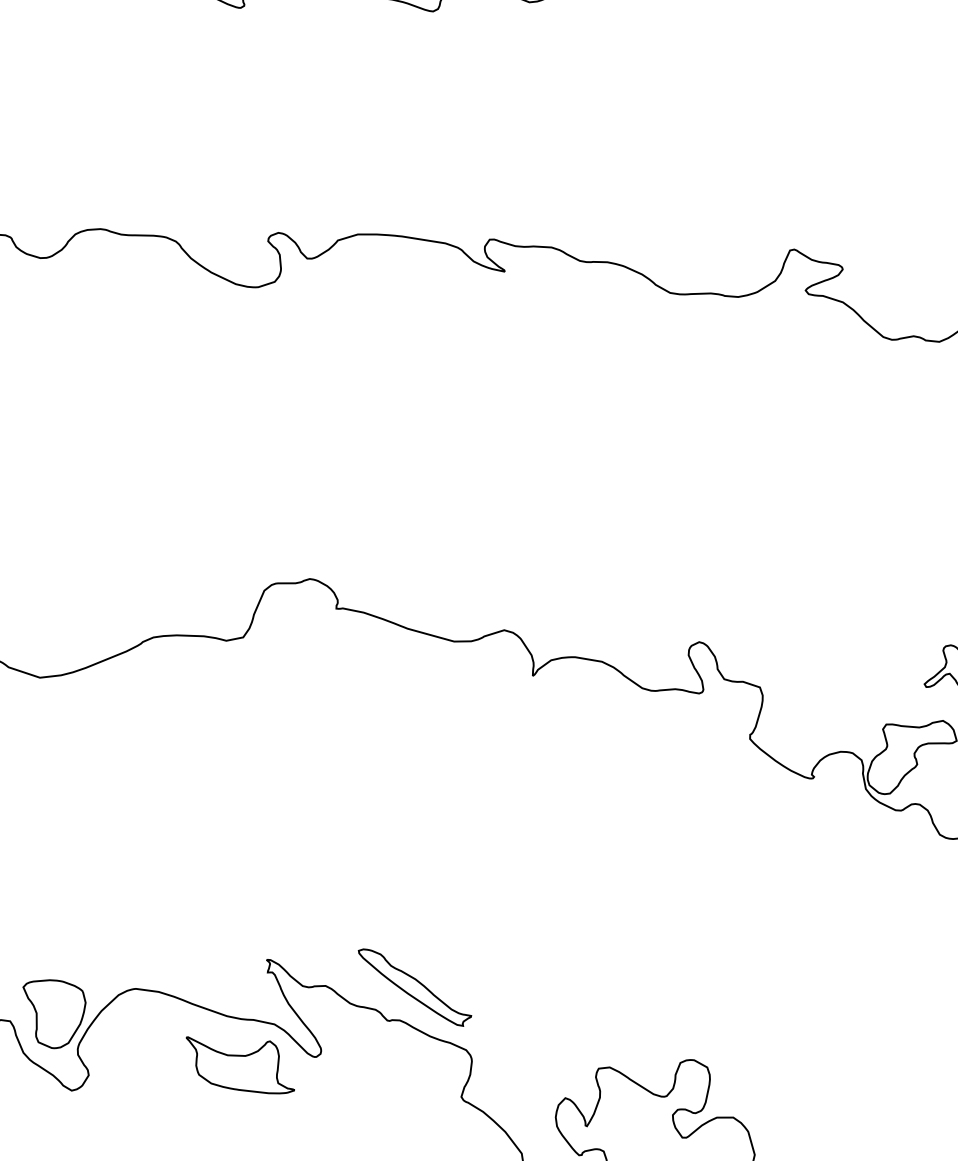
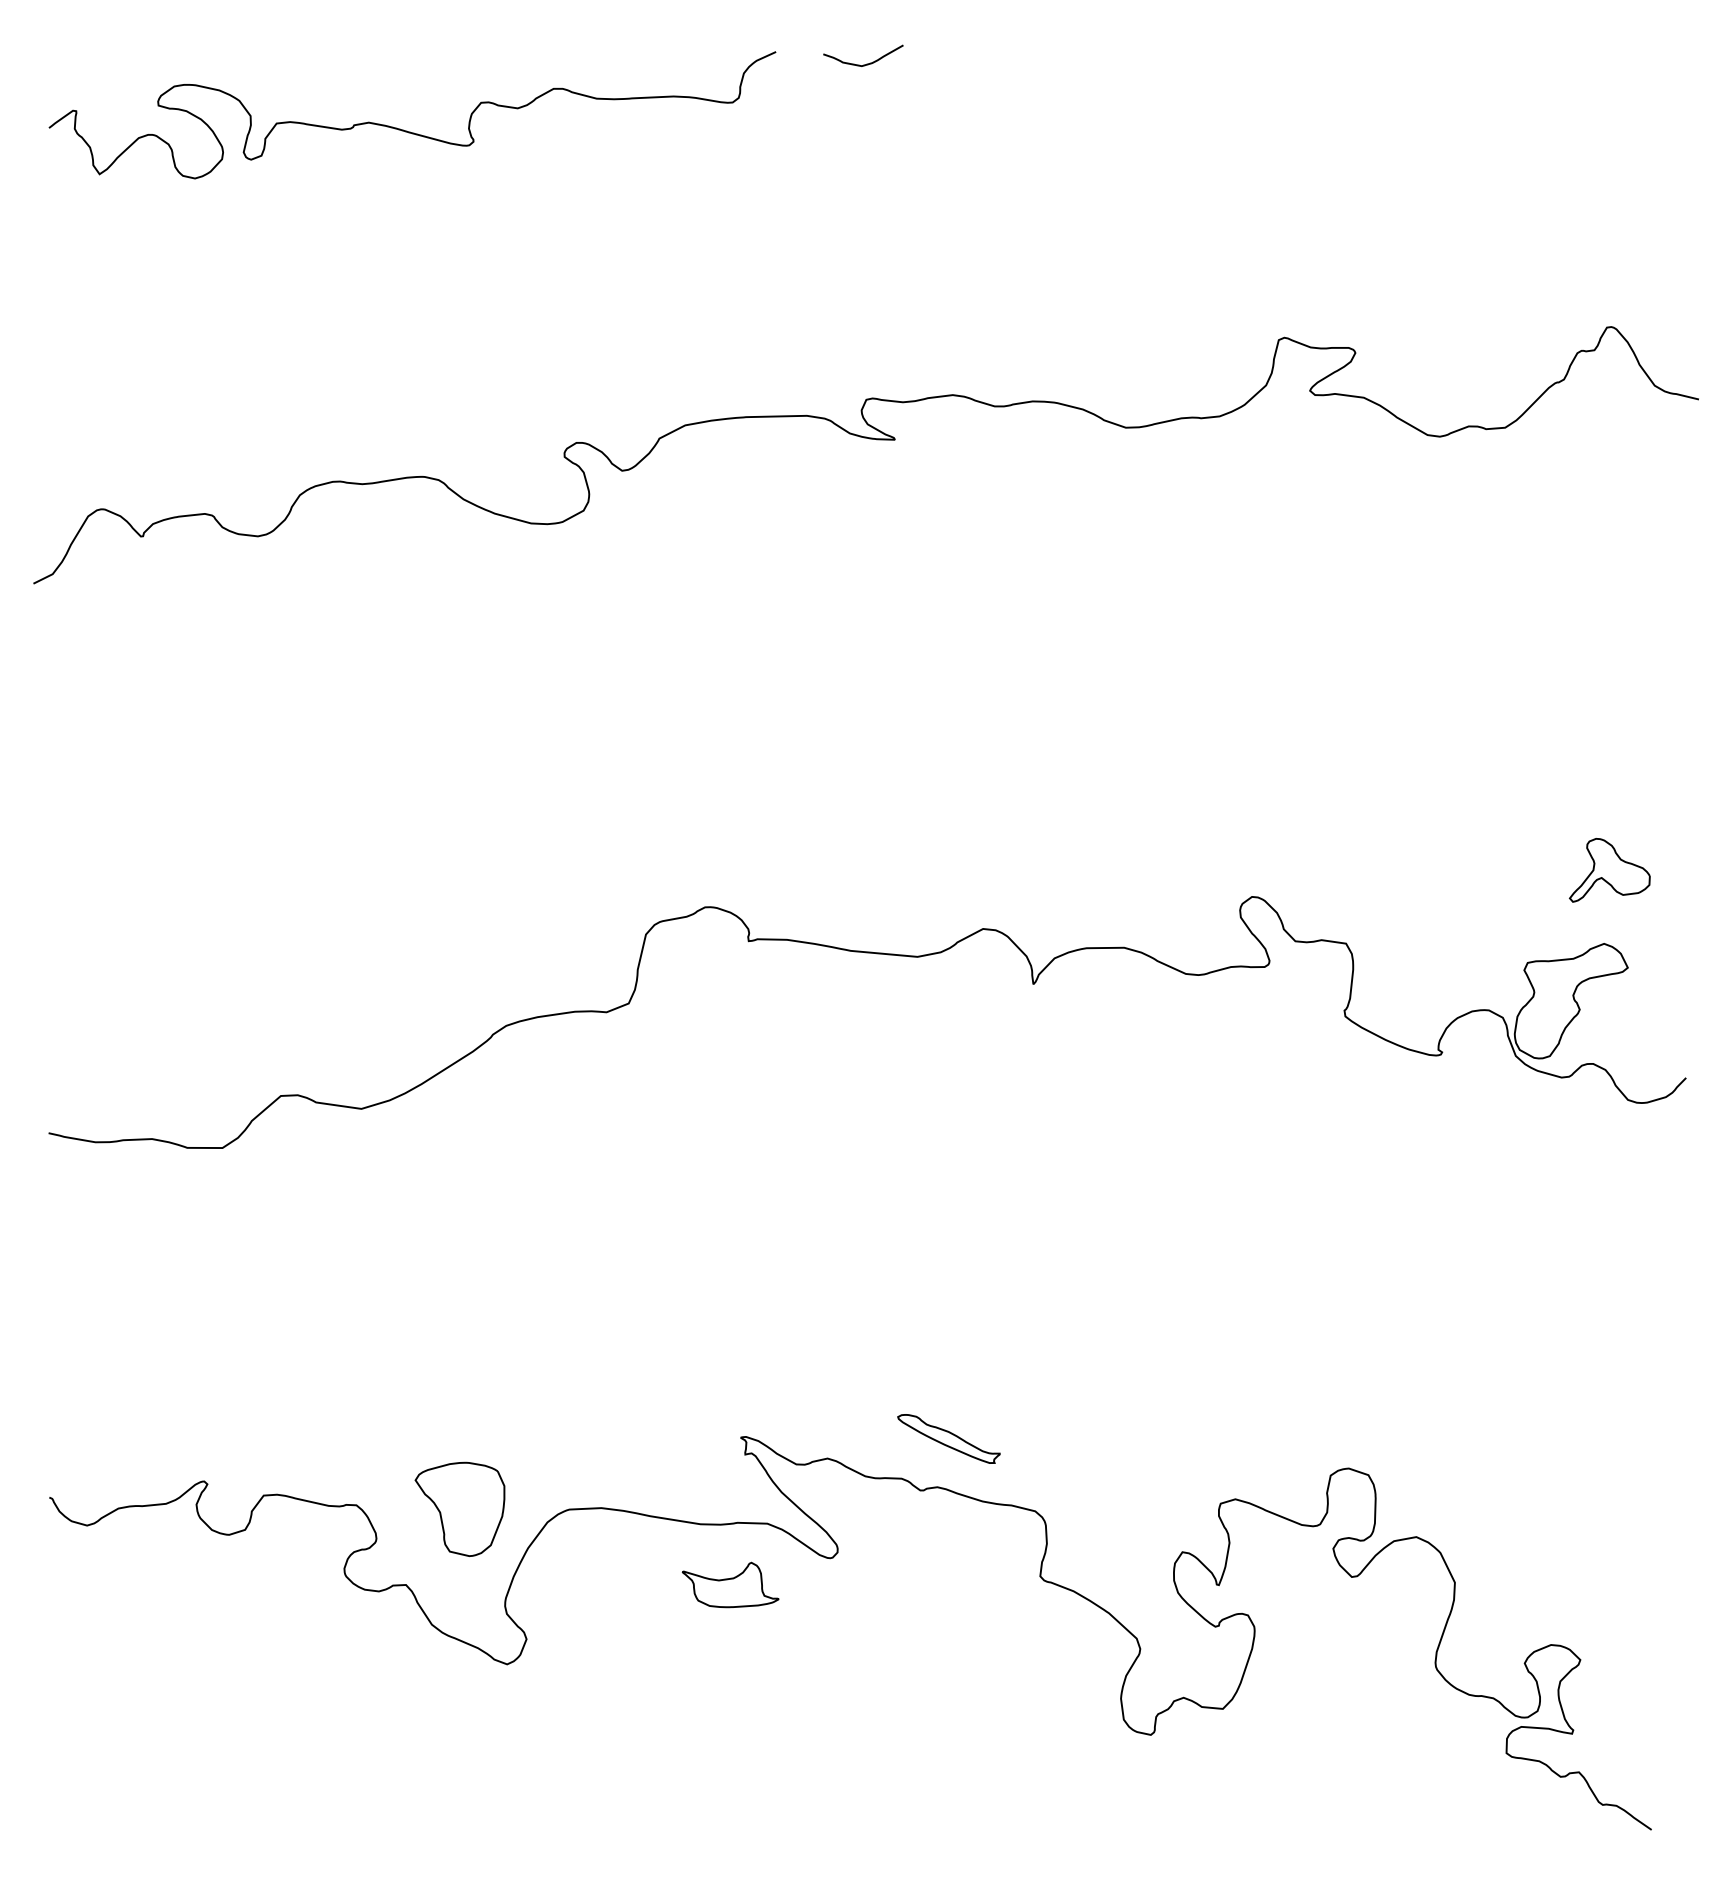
part: (414, 987) -> (948, 1438), size x0.6
part: (50, 1012) -> (459, 1508), moved
part: (240, 1062) -> (730, 1584), size x0.6

